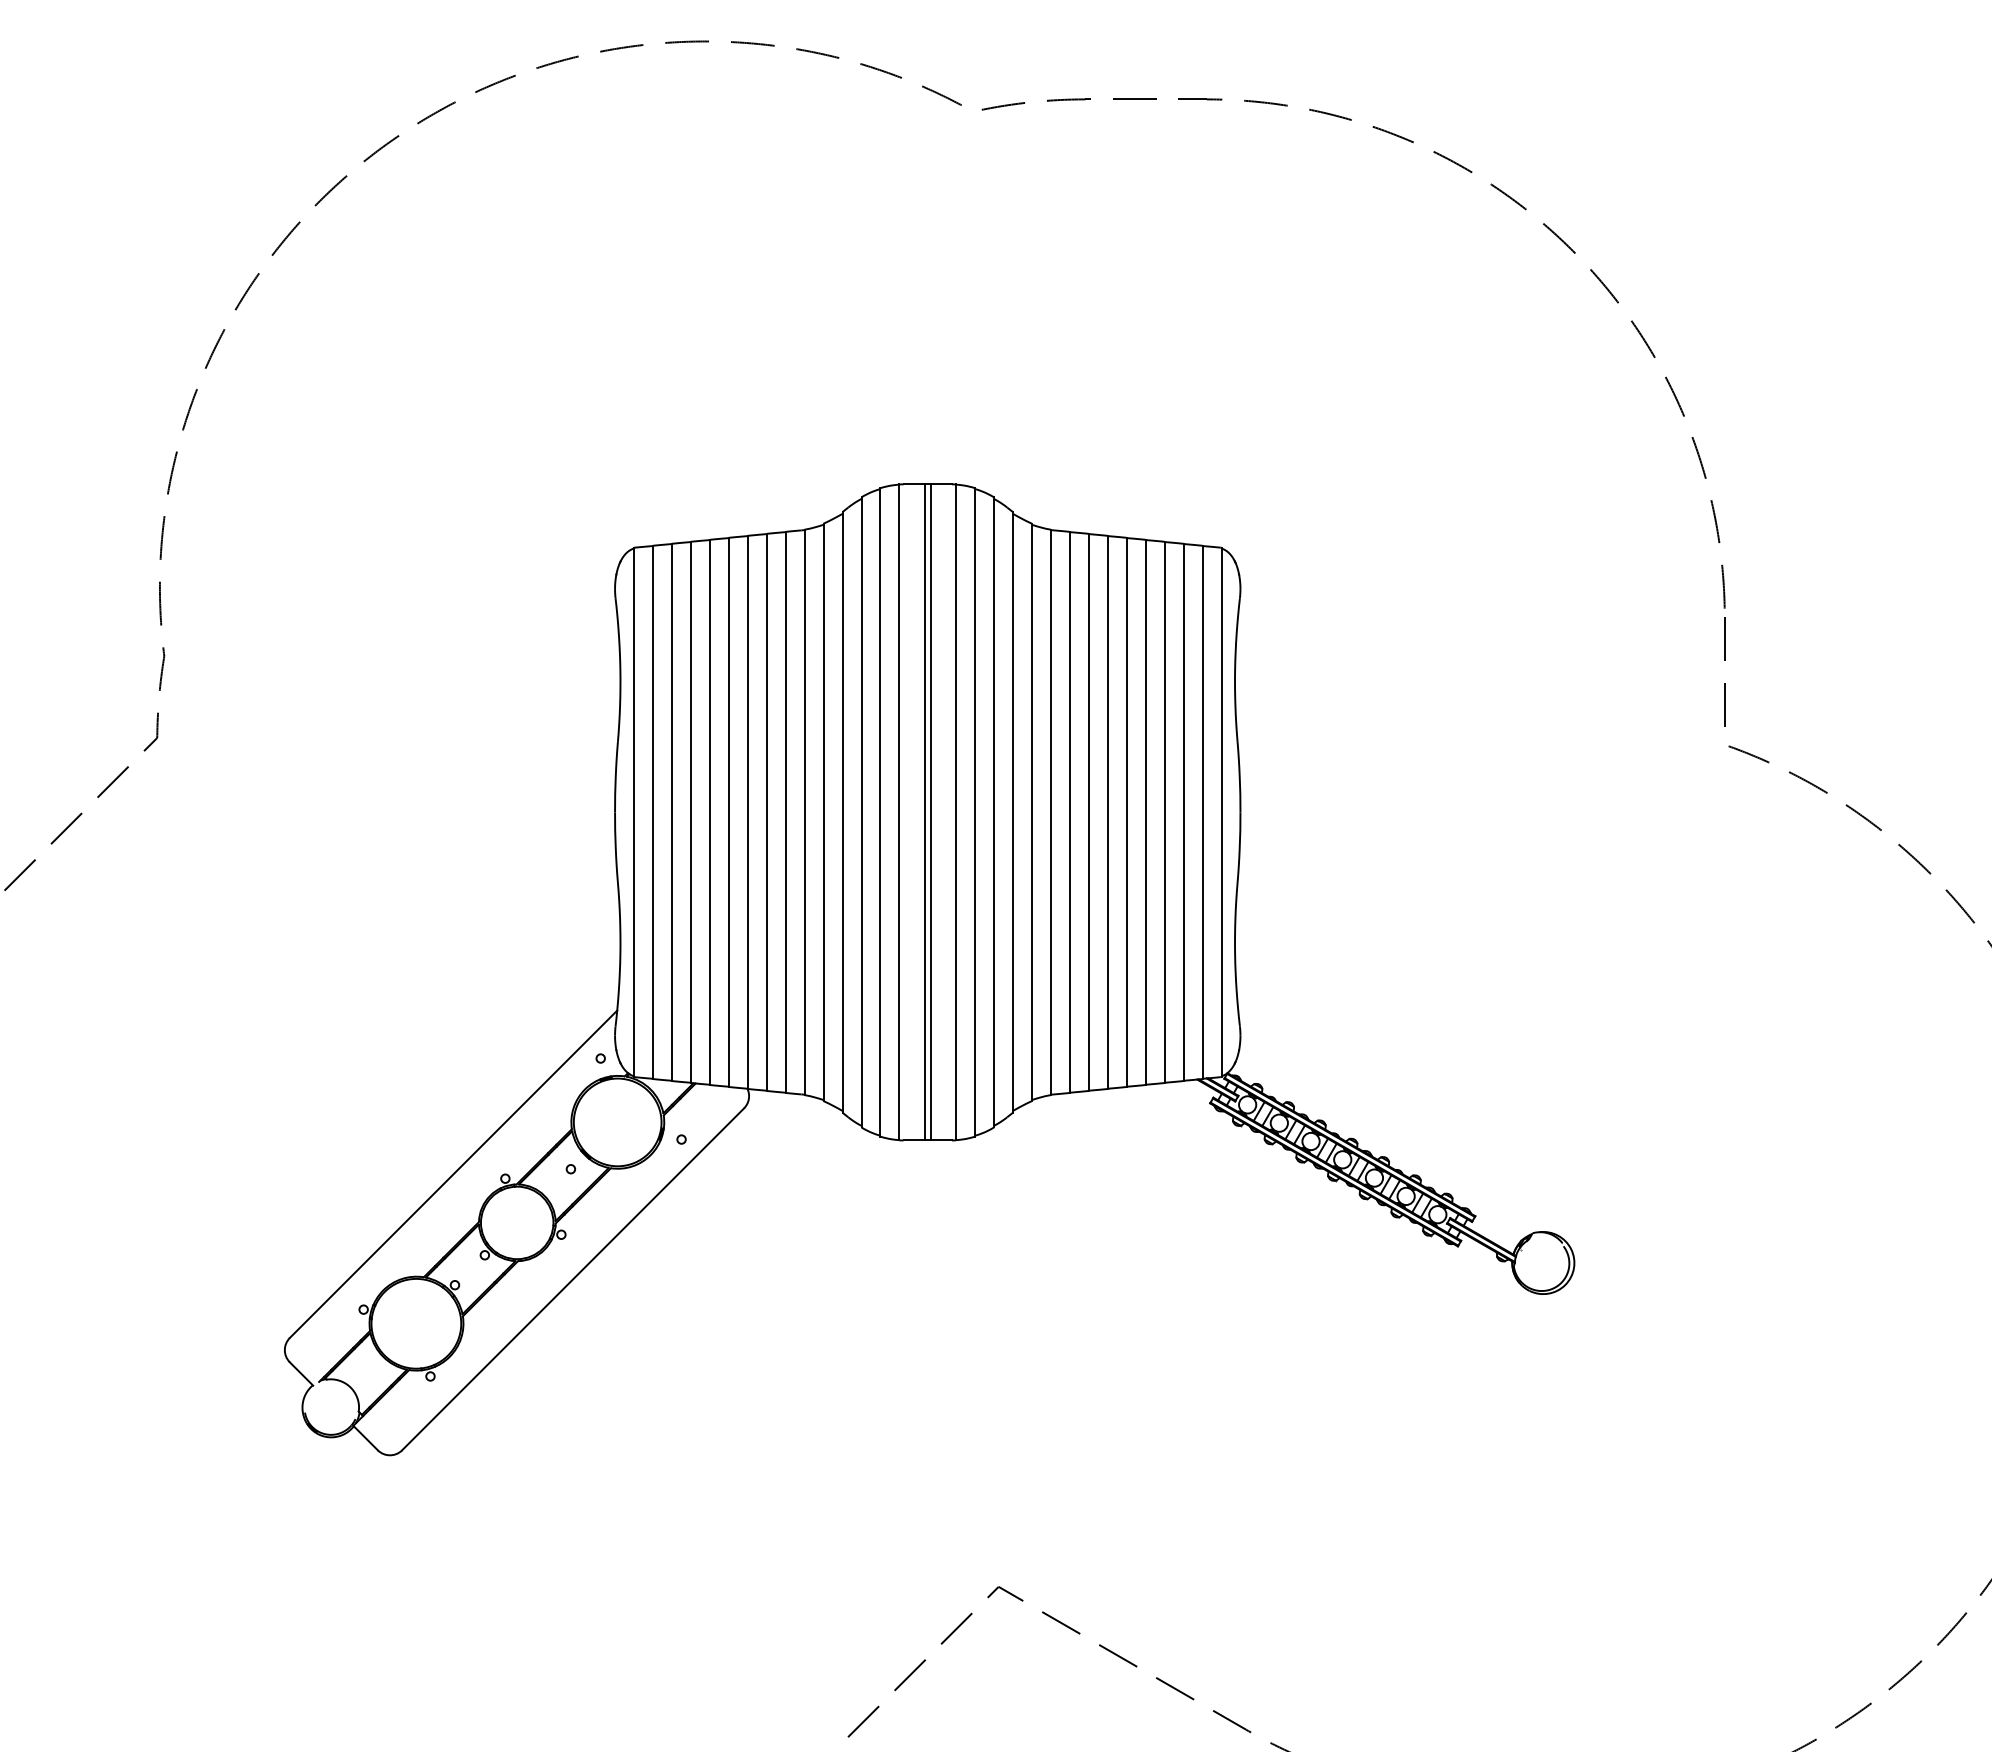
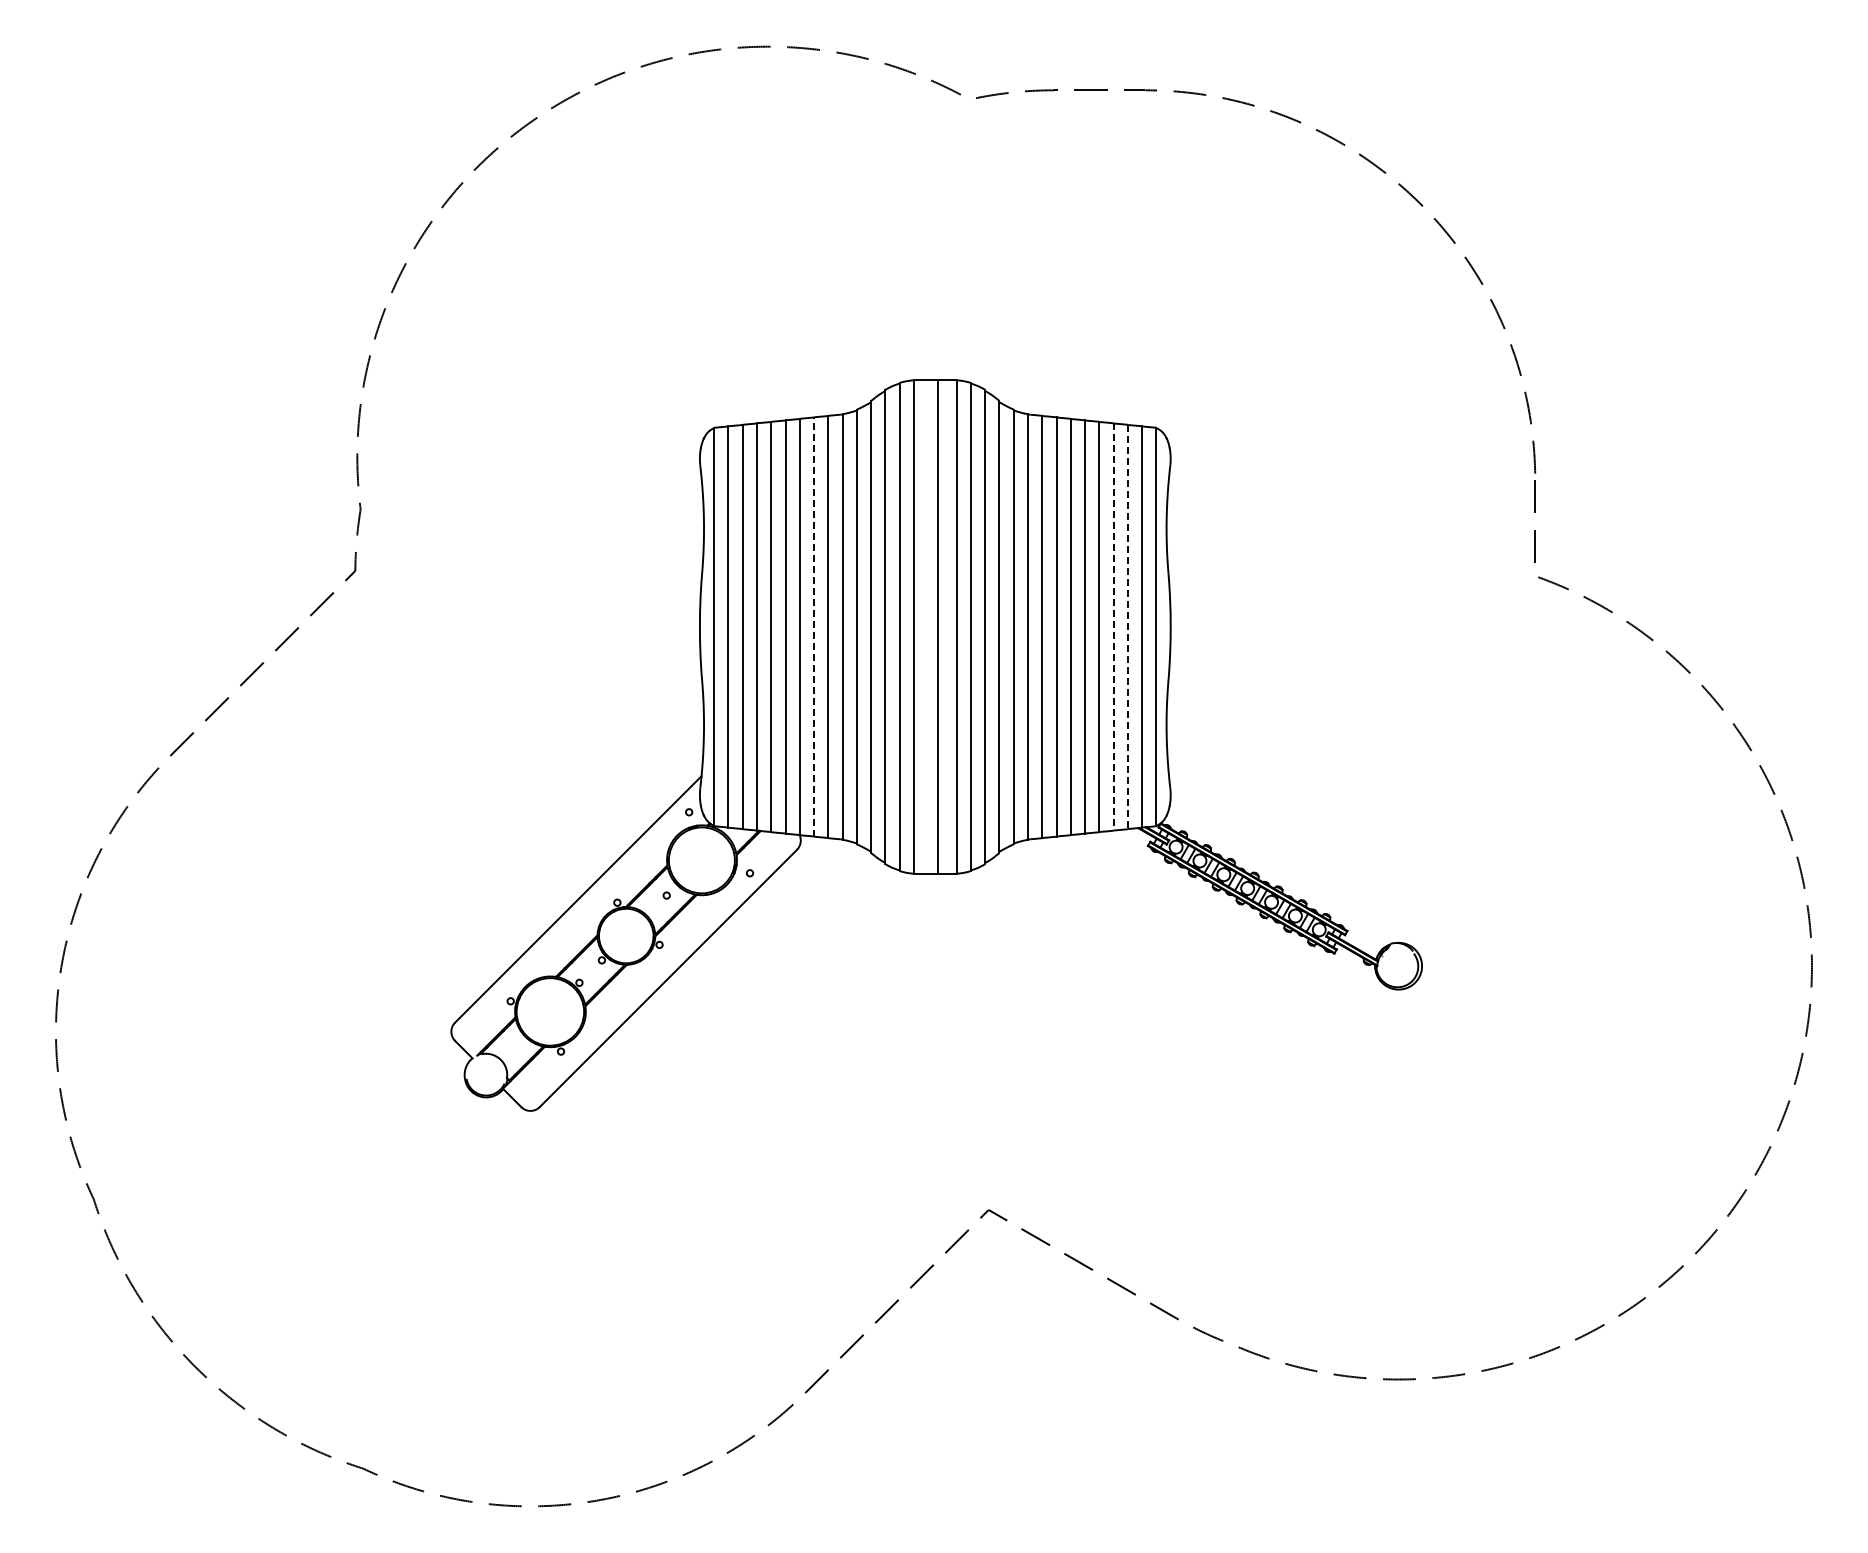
line: (924, 811) -> (932, 626), removed
line: (767, 813) -> (814, 627), solid -> dashed
line: (1164, 813) -> (1113, 627), solid -> dashed
line: (1183, 813) -> (1127, 627), solid -> dashed

